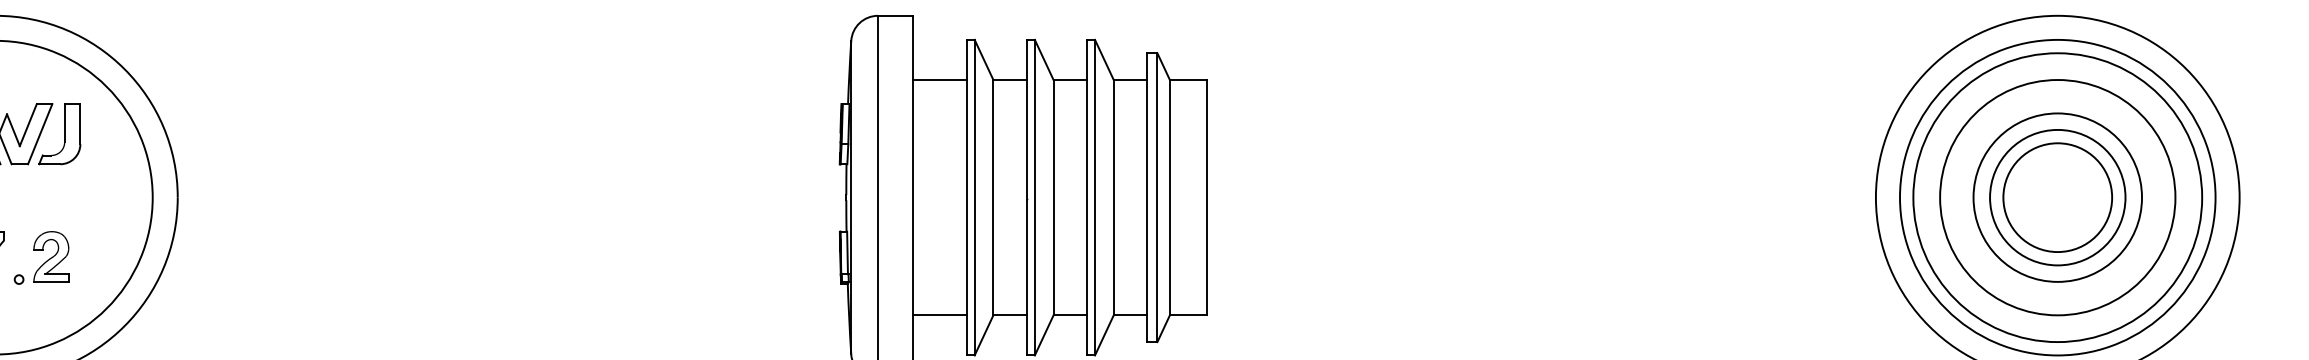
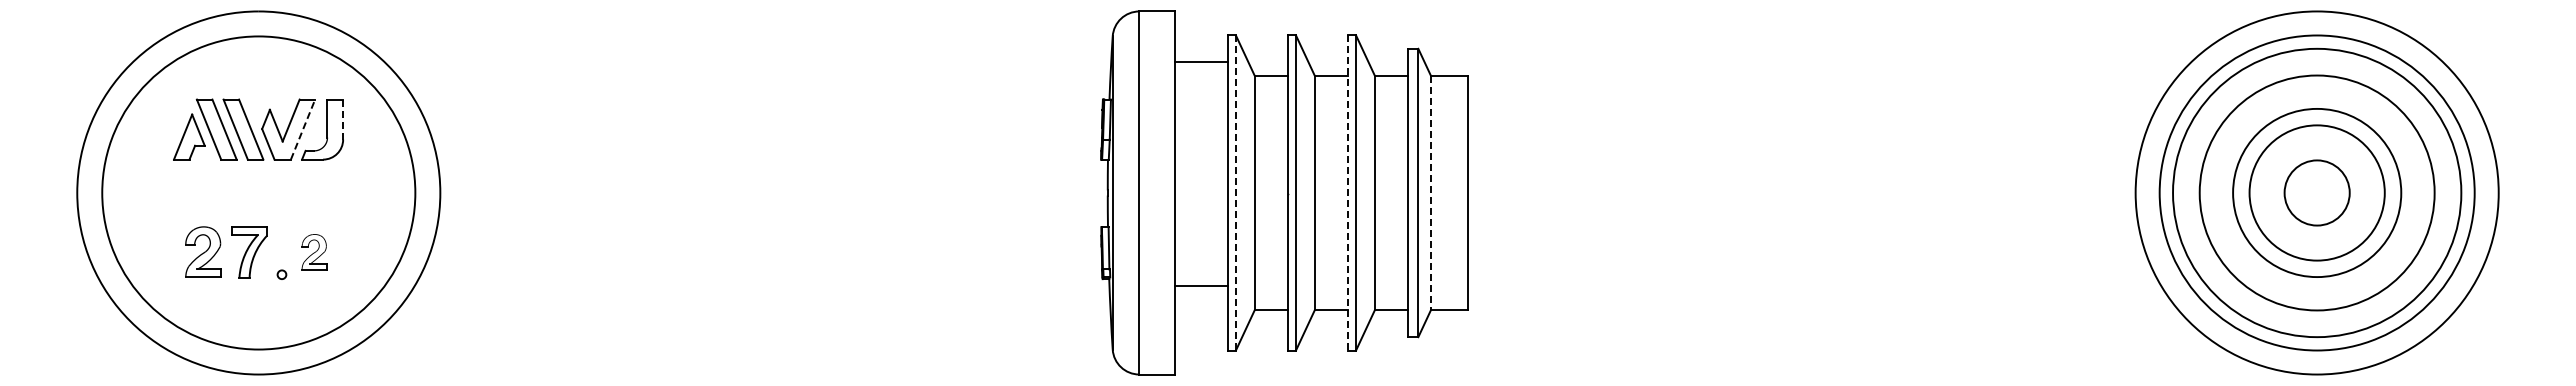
line: (939, 79) -> (1200, 61), moved
line: (80, 124) -> (343, 119), solid -> dashed
line: (40, 134) -> (303, 129), solid -> dashed
circle: (2057, 197) -> (2316, 192), size x0.6
line: (974, 198) -> (1235, 193), solid -> dashed
line: (1087, 198) -> (1348, 193), solid -> dashed
line: (1169, 198) -> (1430, 193), solid -> dashed
part: (51, 256) -> (314, 251), size x0.7
line: (939, 315) -> (1200, 286), moved

